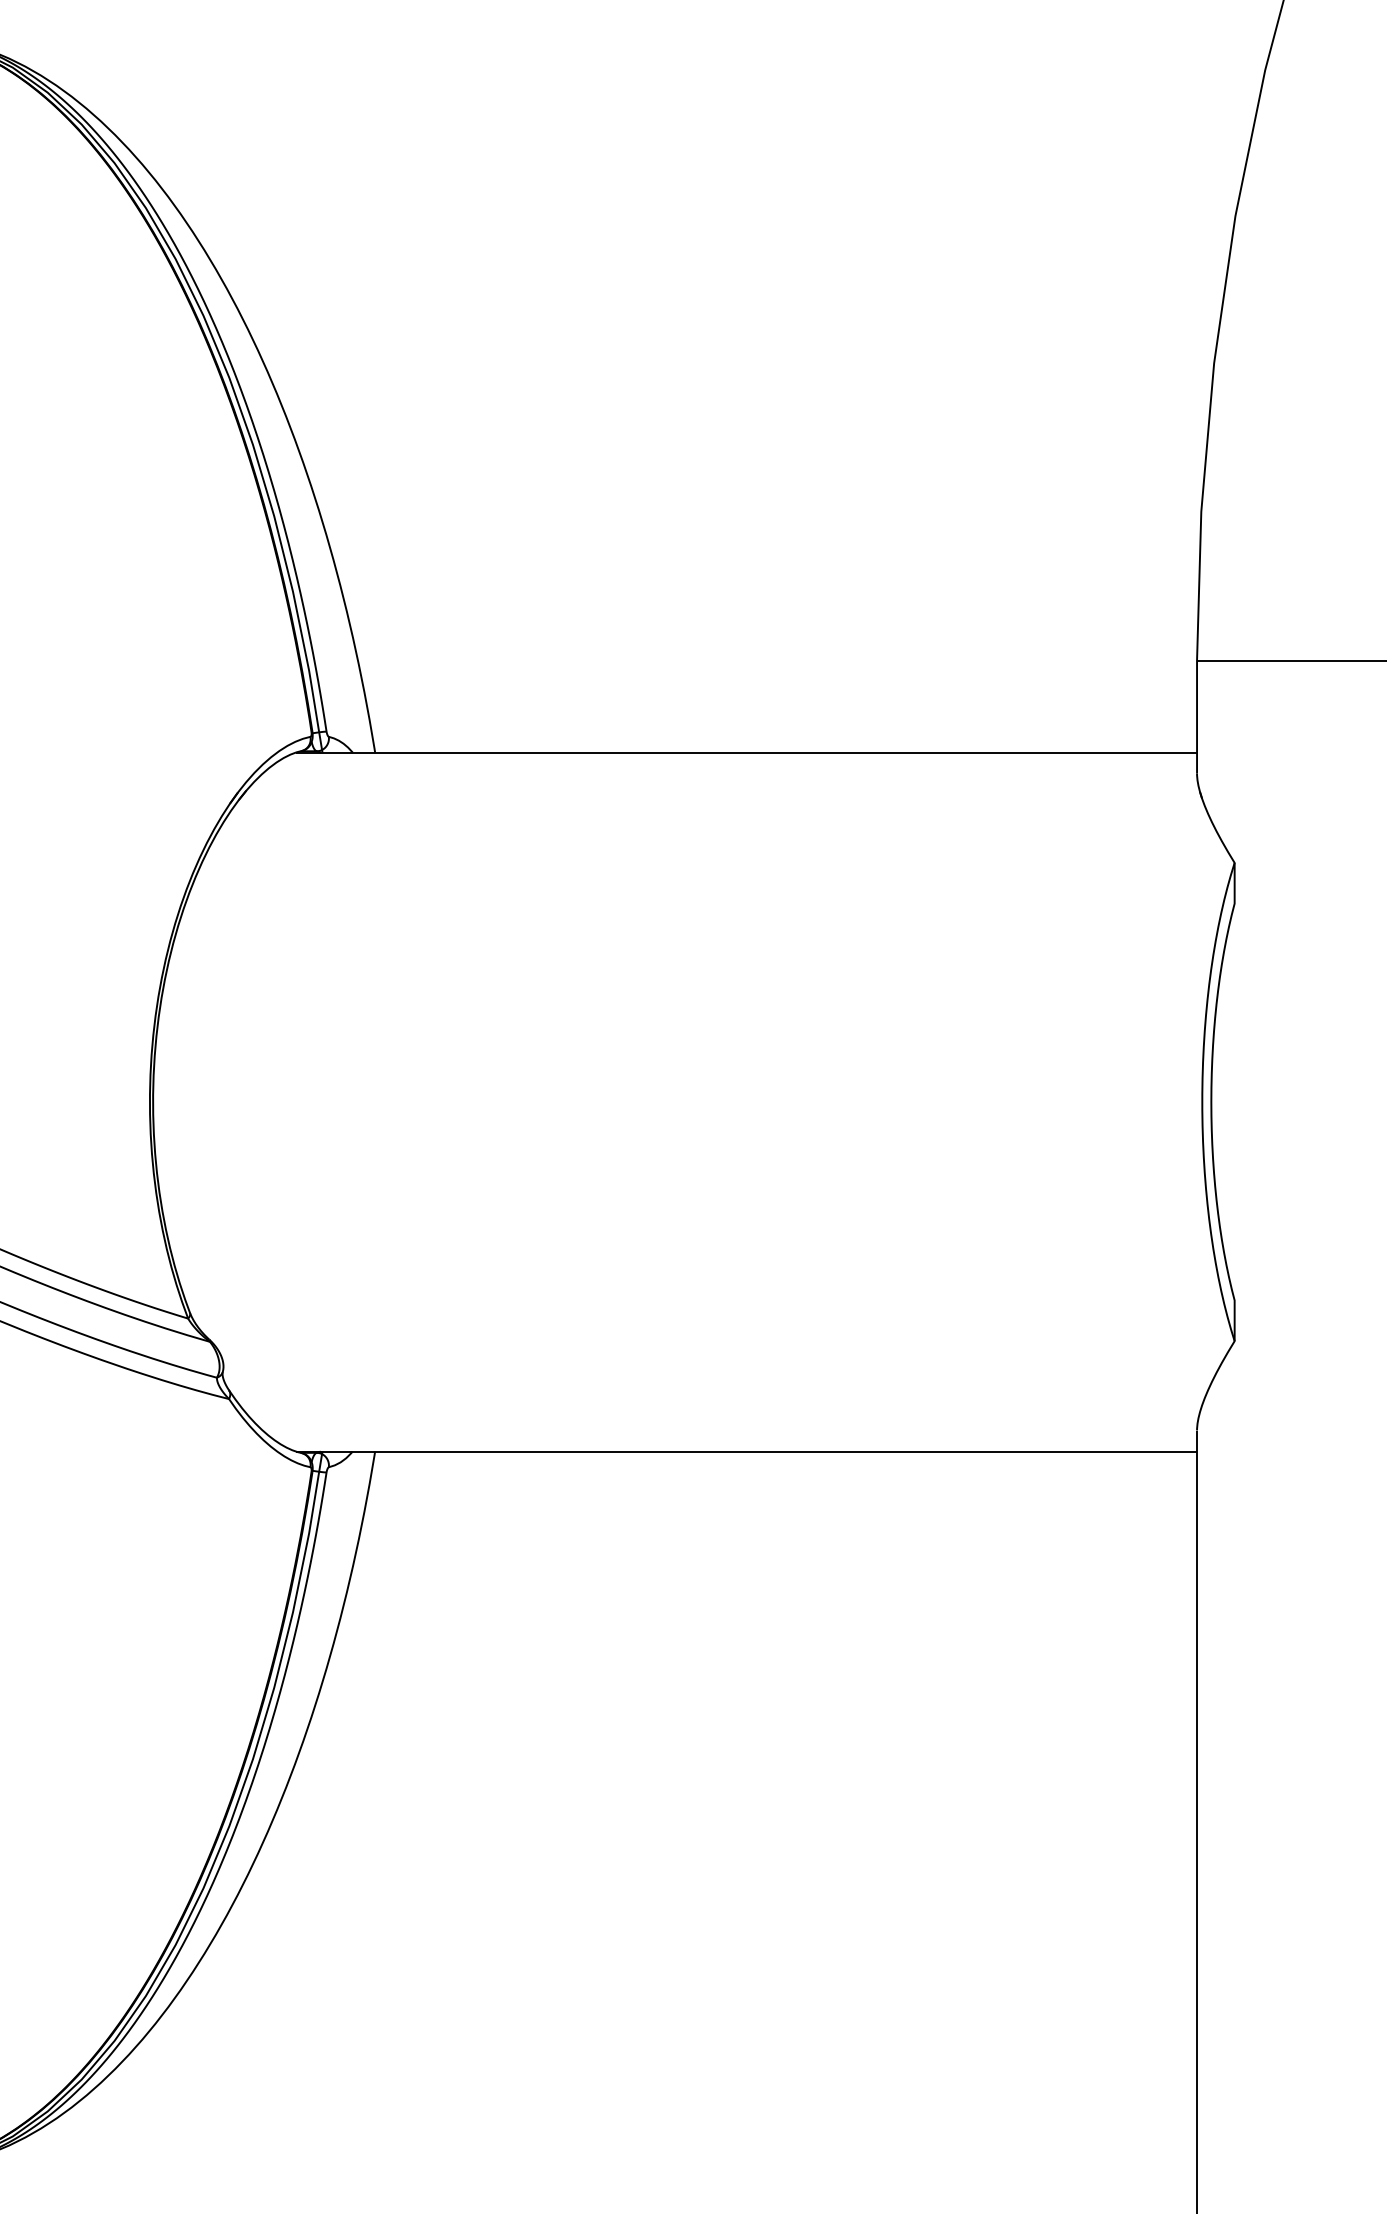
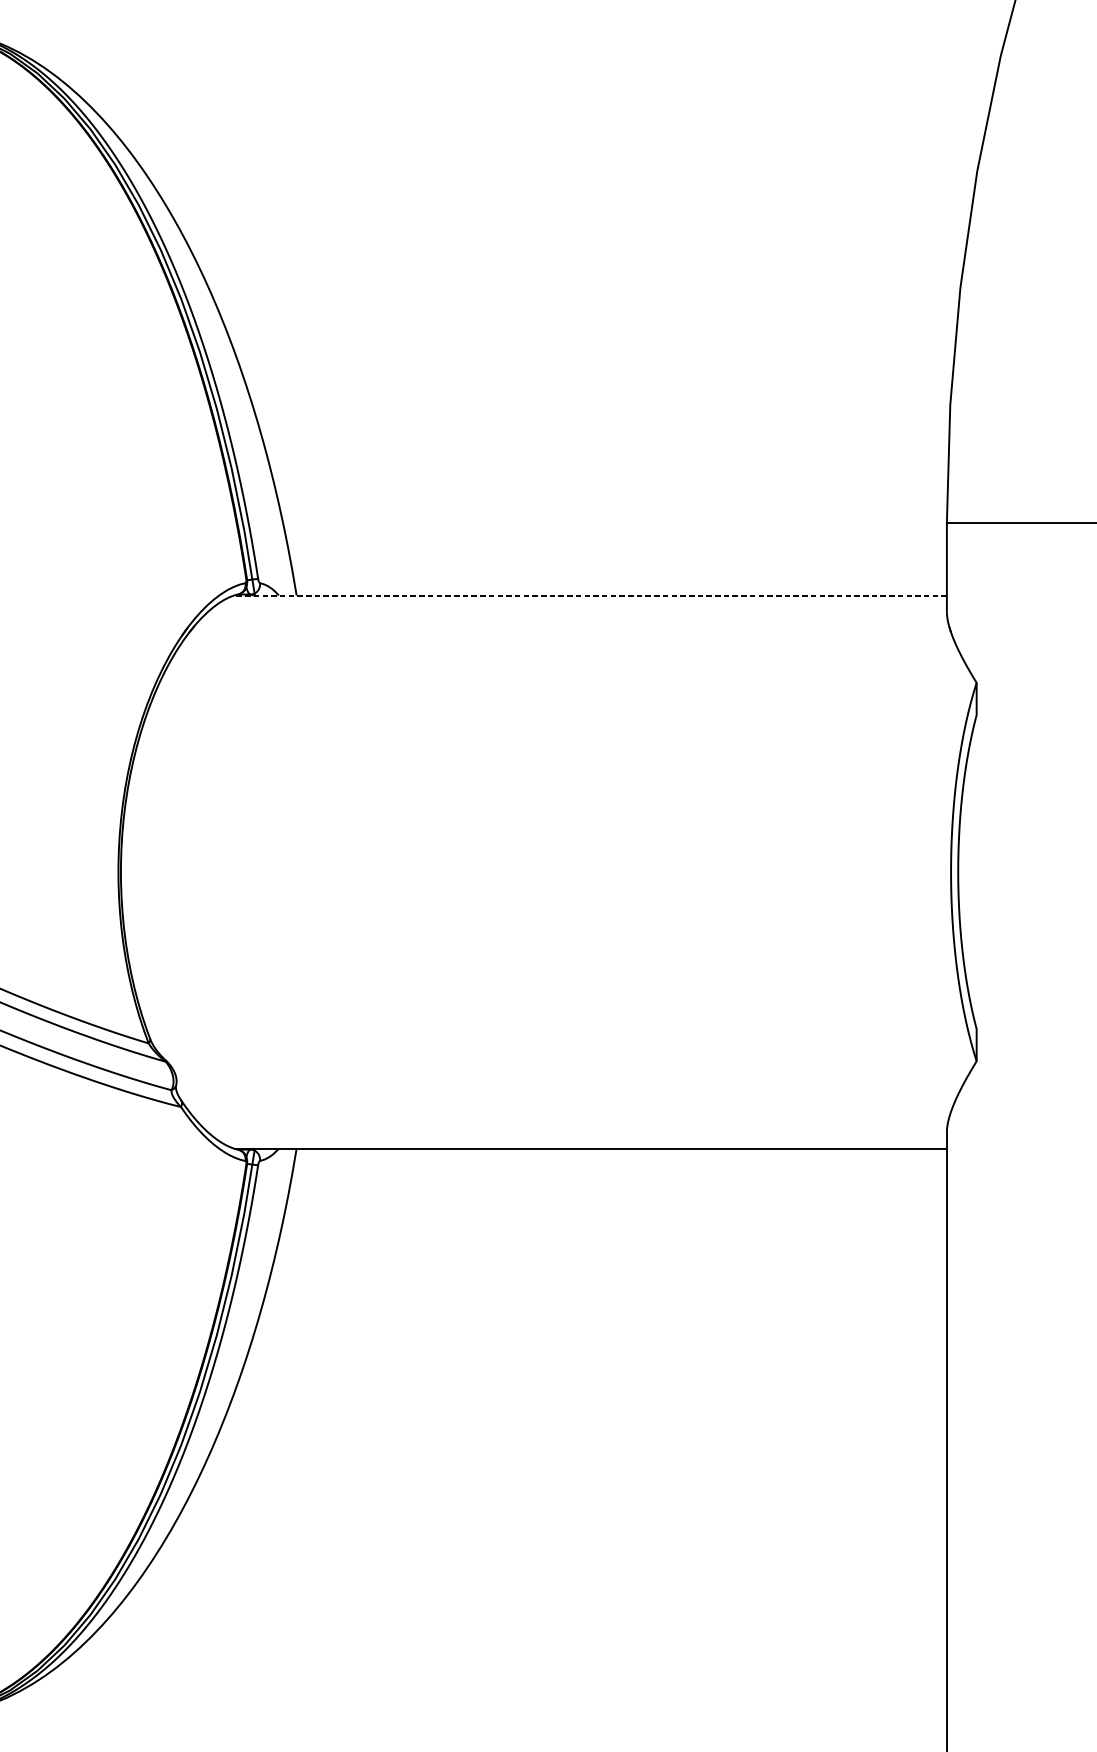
line: (746, 752) -> (590, 595), solid -> dashed

